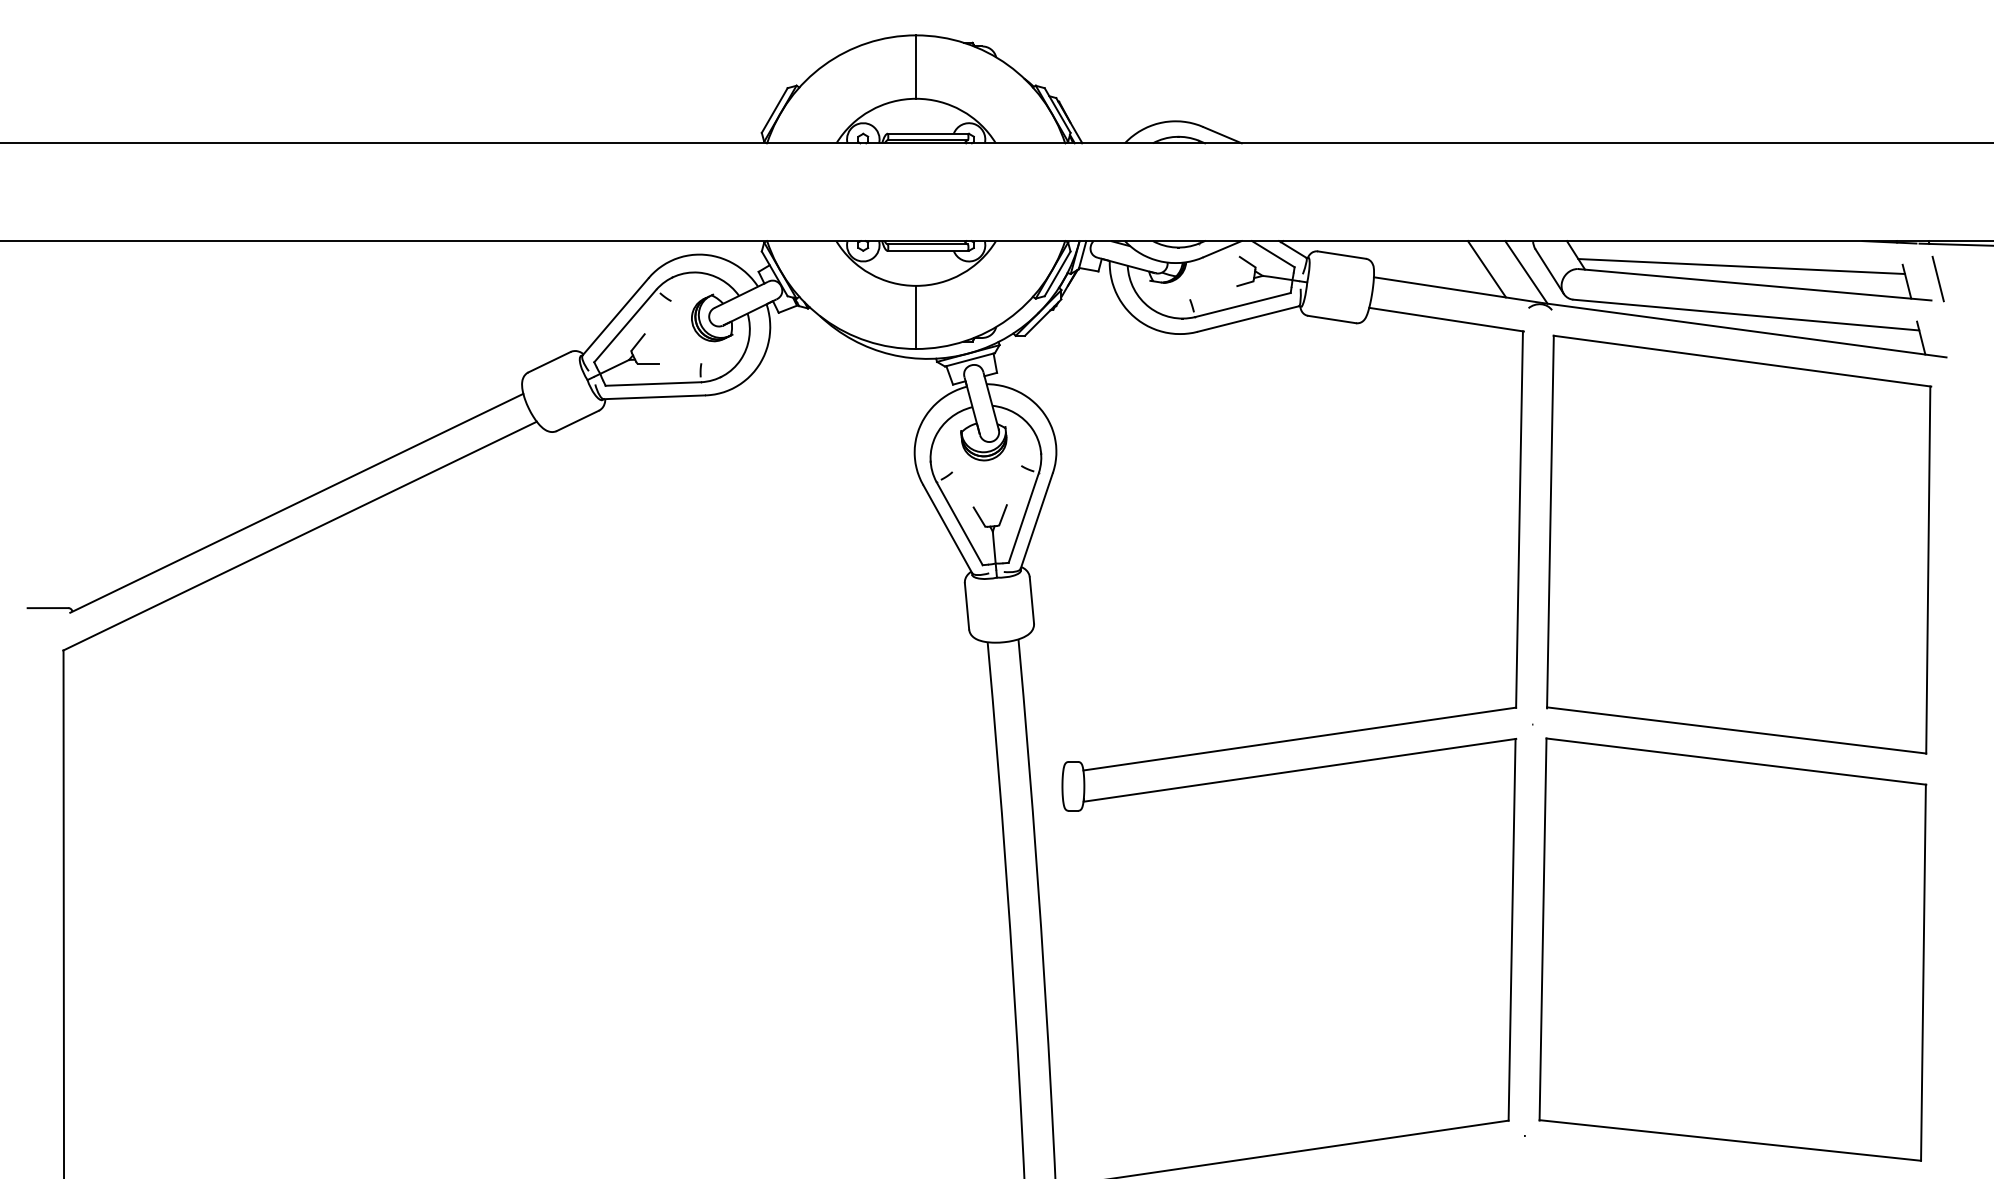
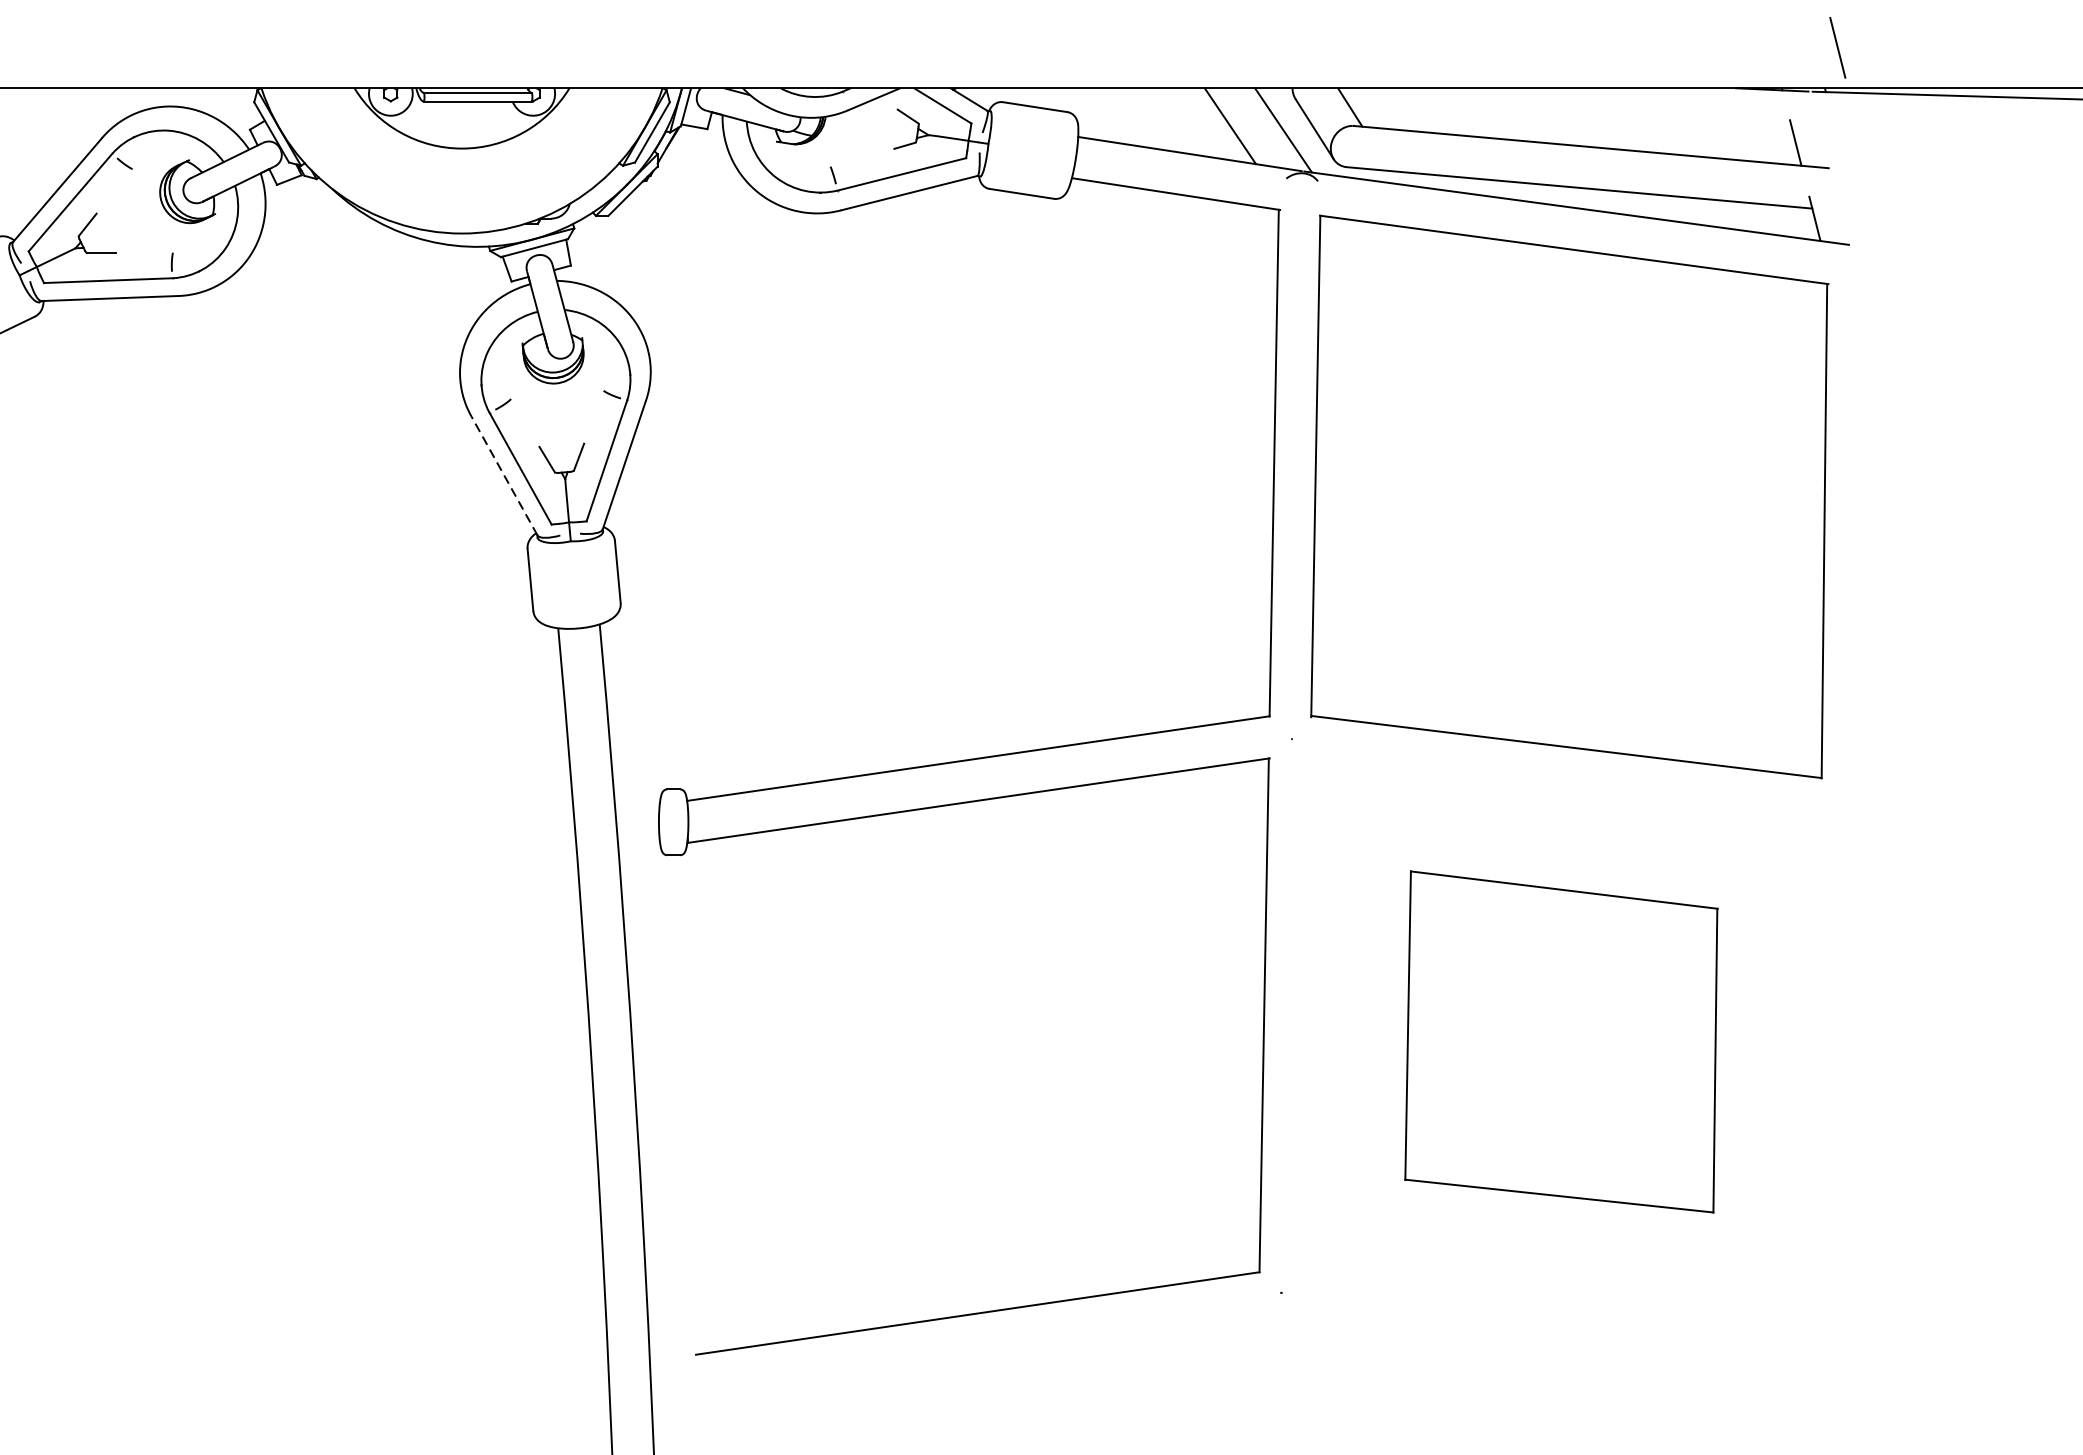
line: (1741, 266) -> (1572, 122), removed
line: (1937, 279) -> (1836, 48), moved
line: (916, 317) -> (462, 191), removed
line: (947, 528) -> (504, 475), solid -> dashed
part: (1732, 949) -> (1560, 1041), size x0.6

